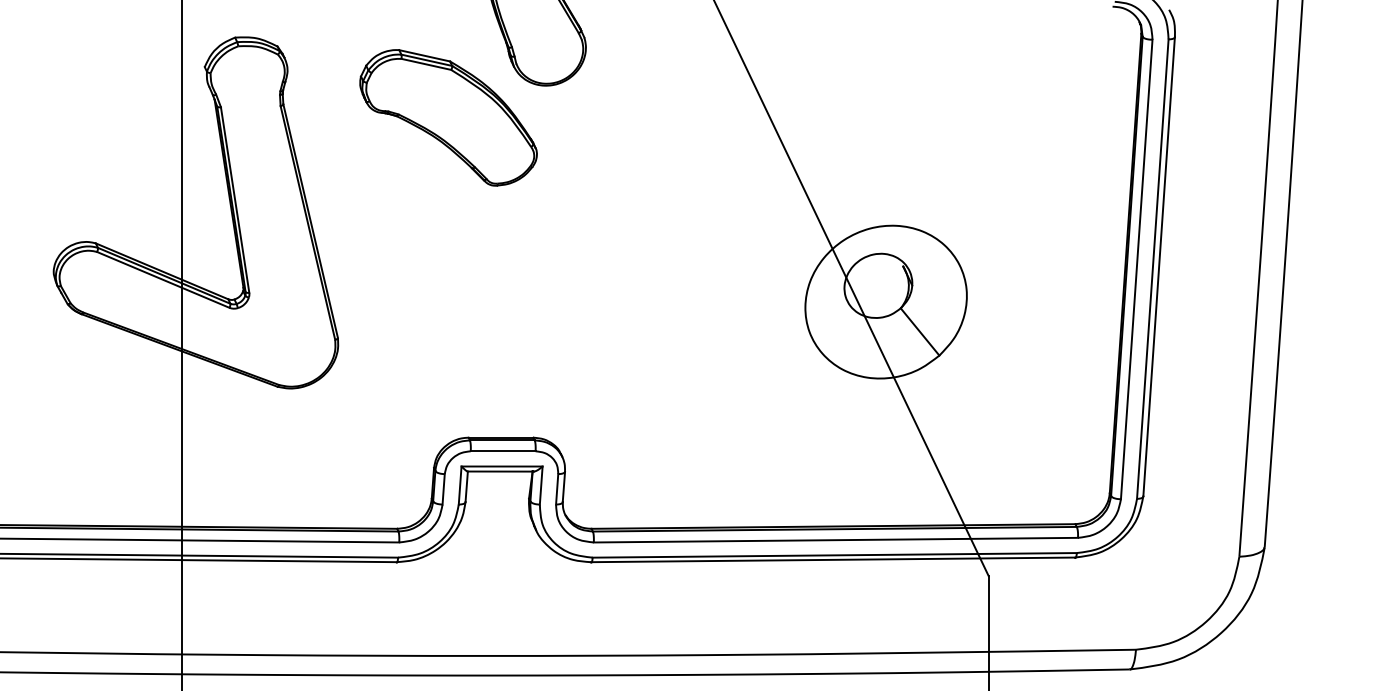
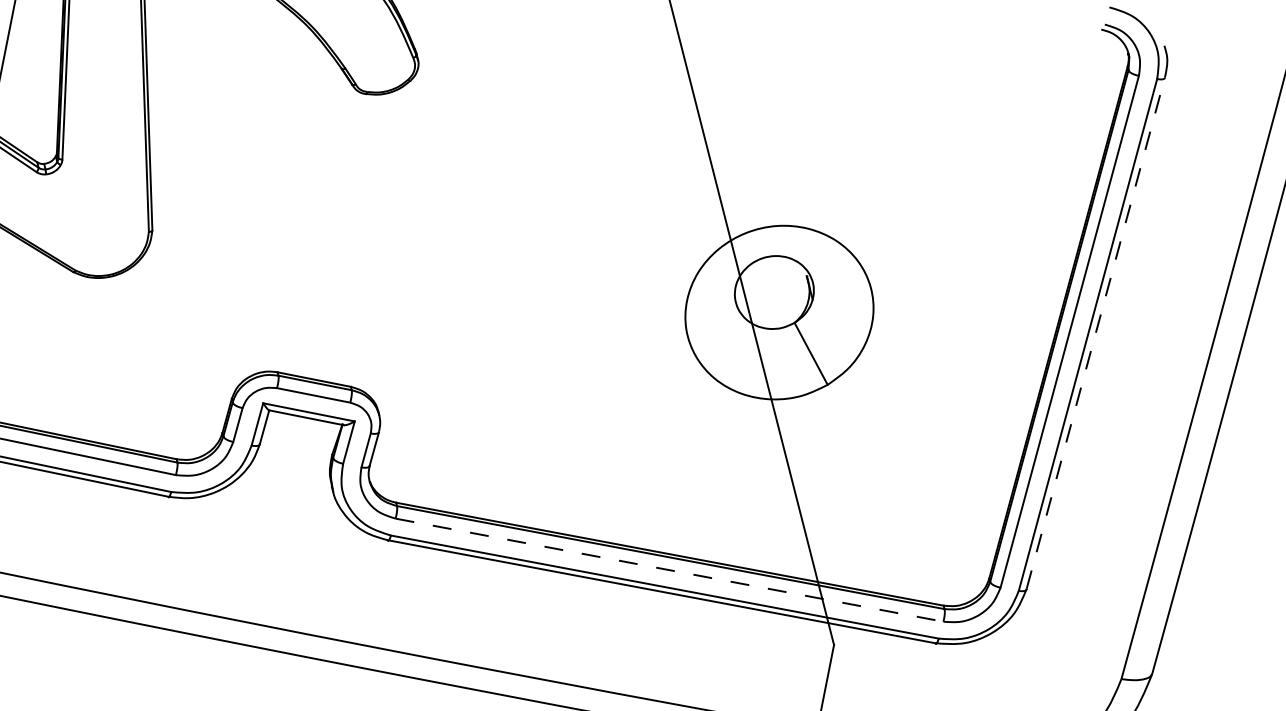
line: (1159, 265) -> (1096, 332), solid -> dashed
line: (836, 540) -> (670, 570), solid -> dashed

